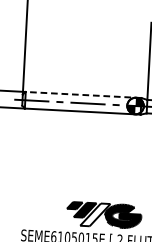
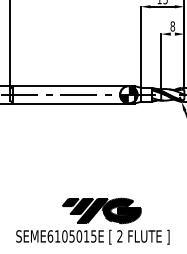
line: (83, 95) -> (73, 86), dashed -> solid
fill: (95, 214) -> (92, 210), added

